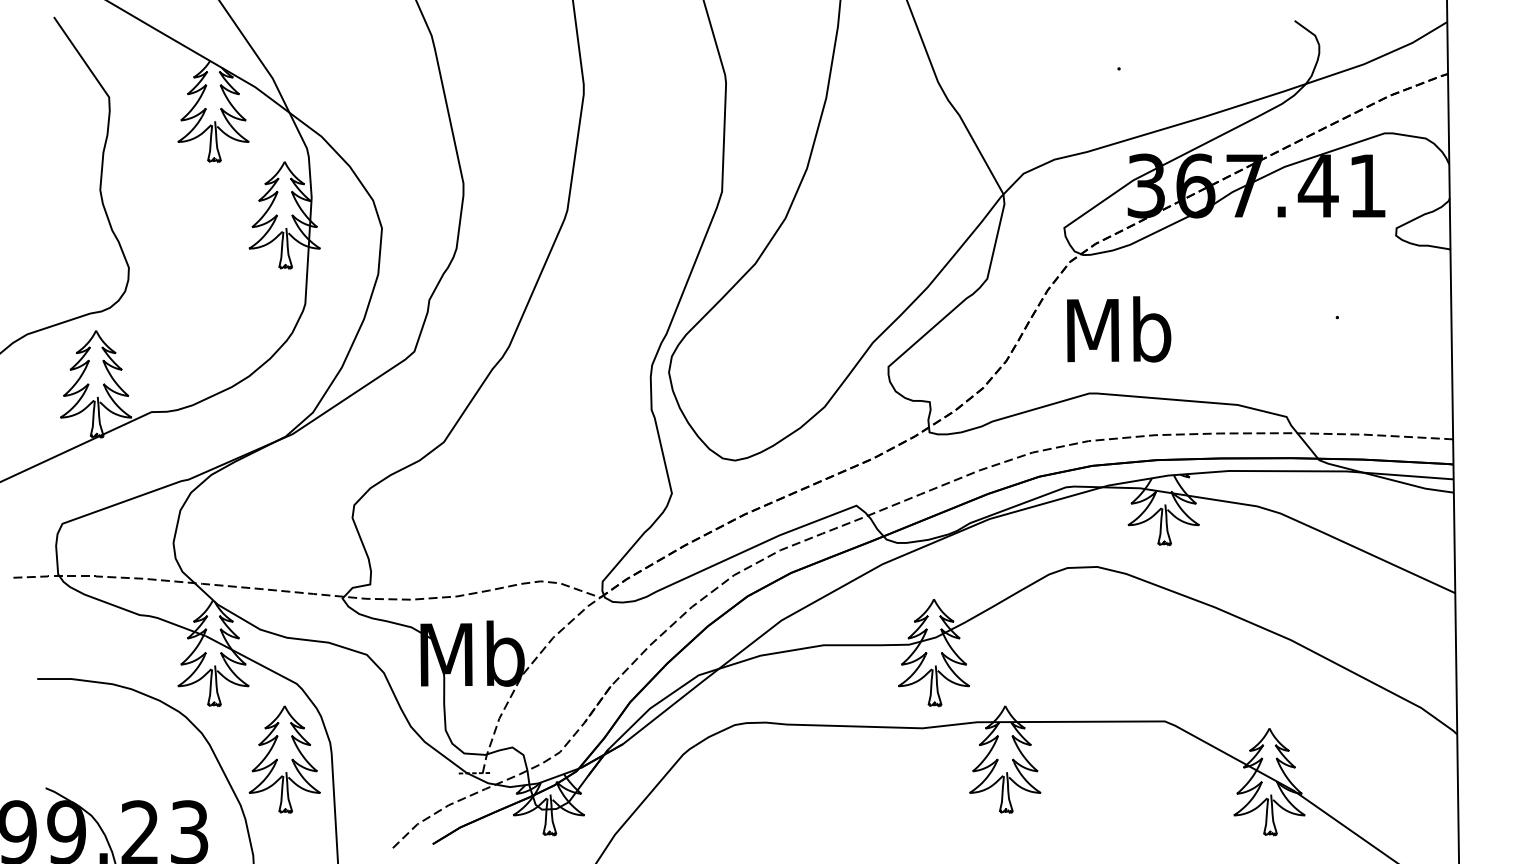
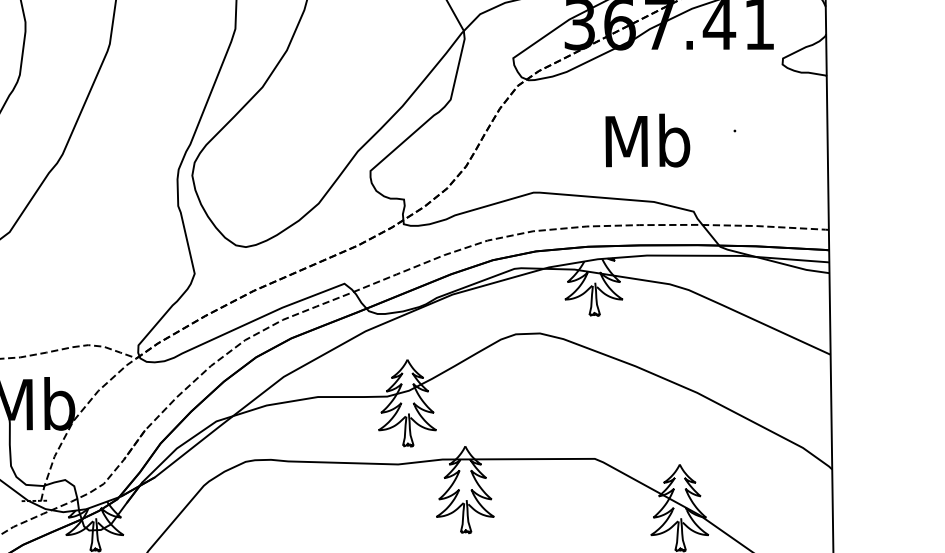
text: (1119, 329) -> (648, 140), moved

